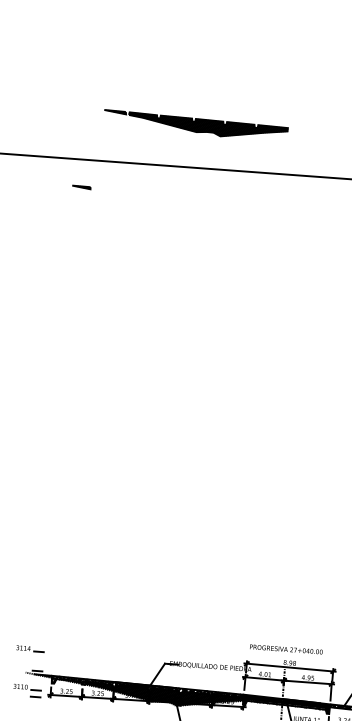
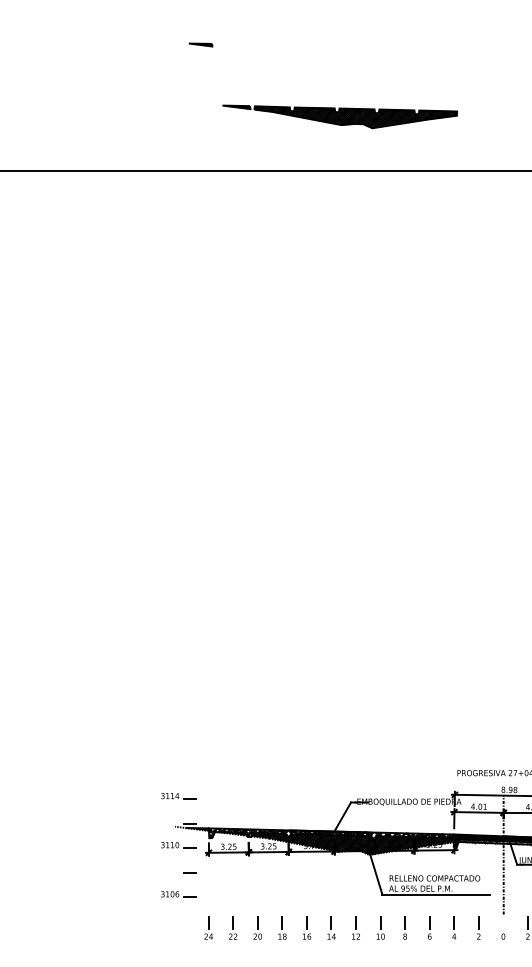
part: (81, 187) -> (200, 44), moved
line: (35, 696) -> (189, 872), moved

